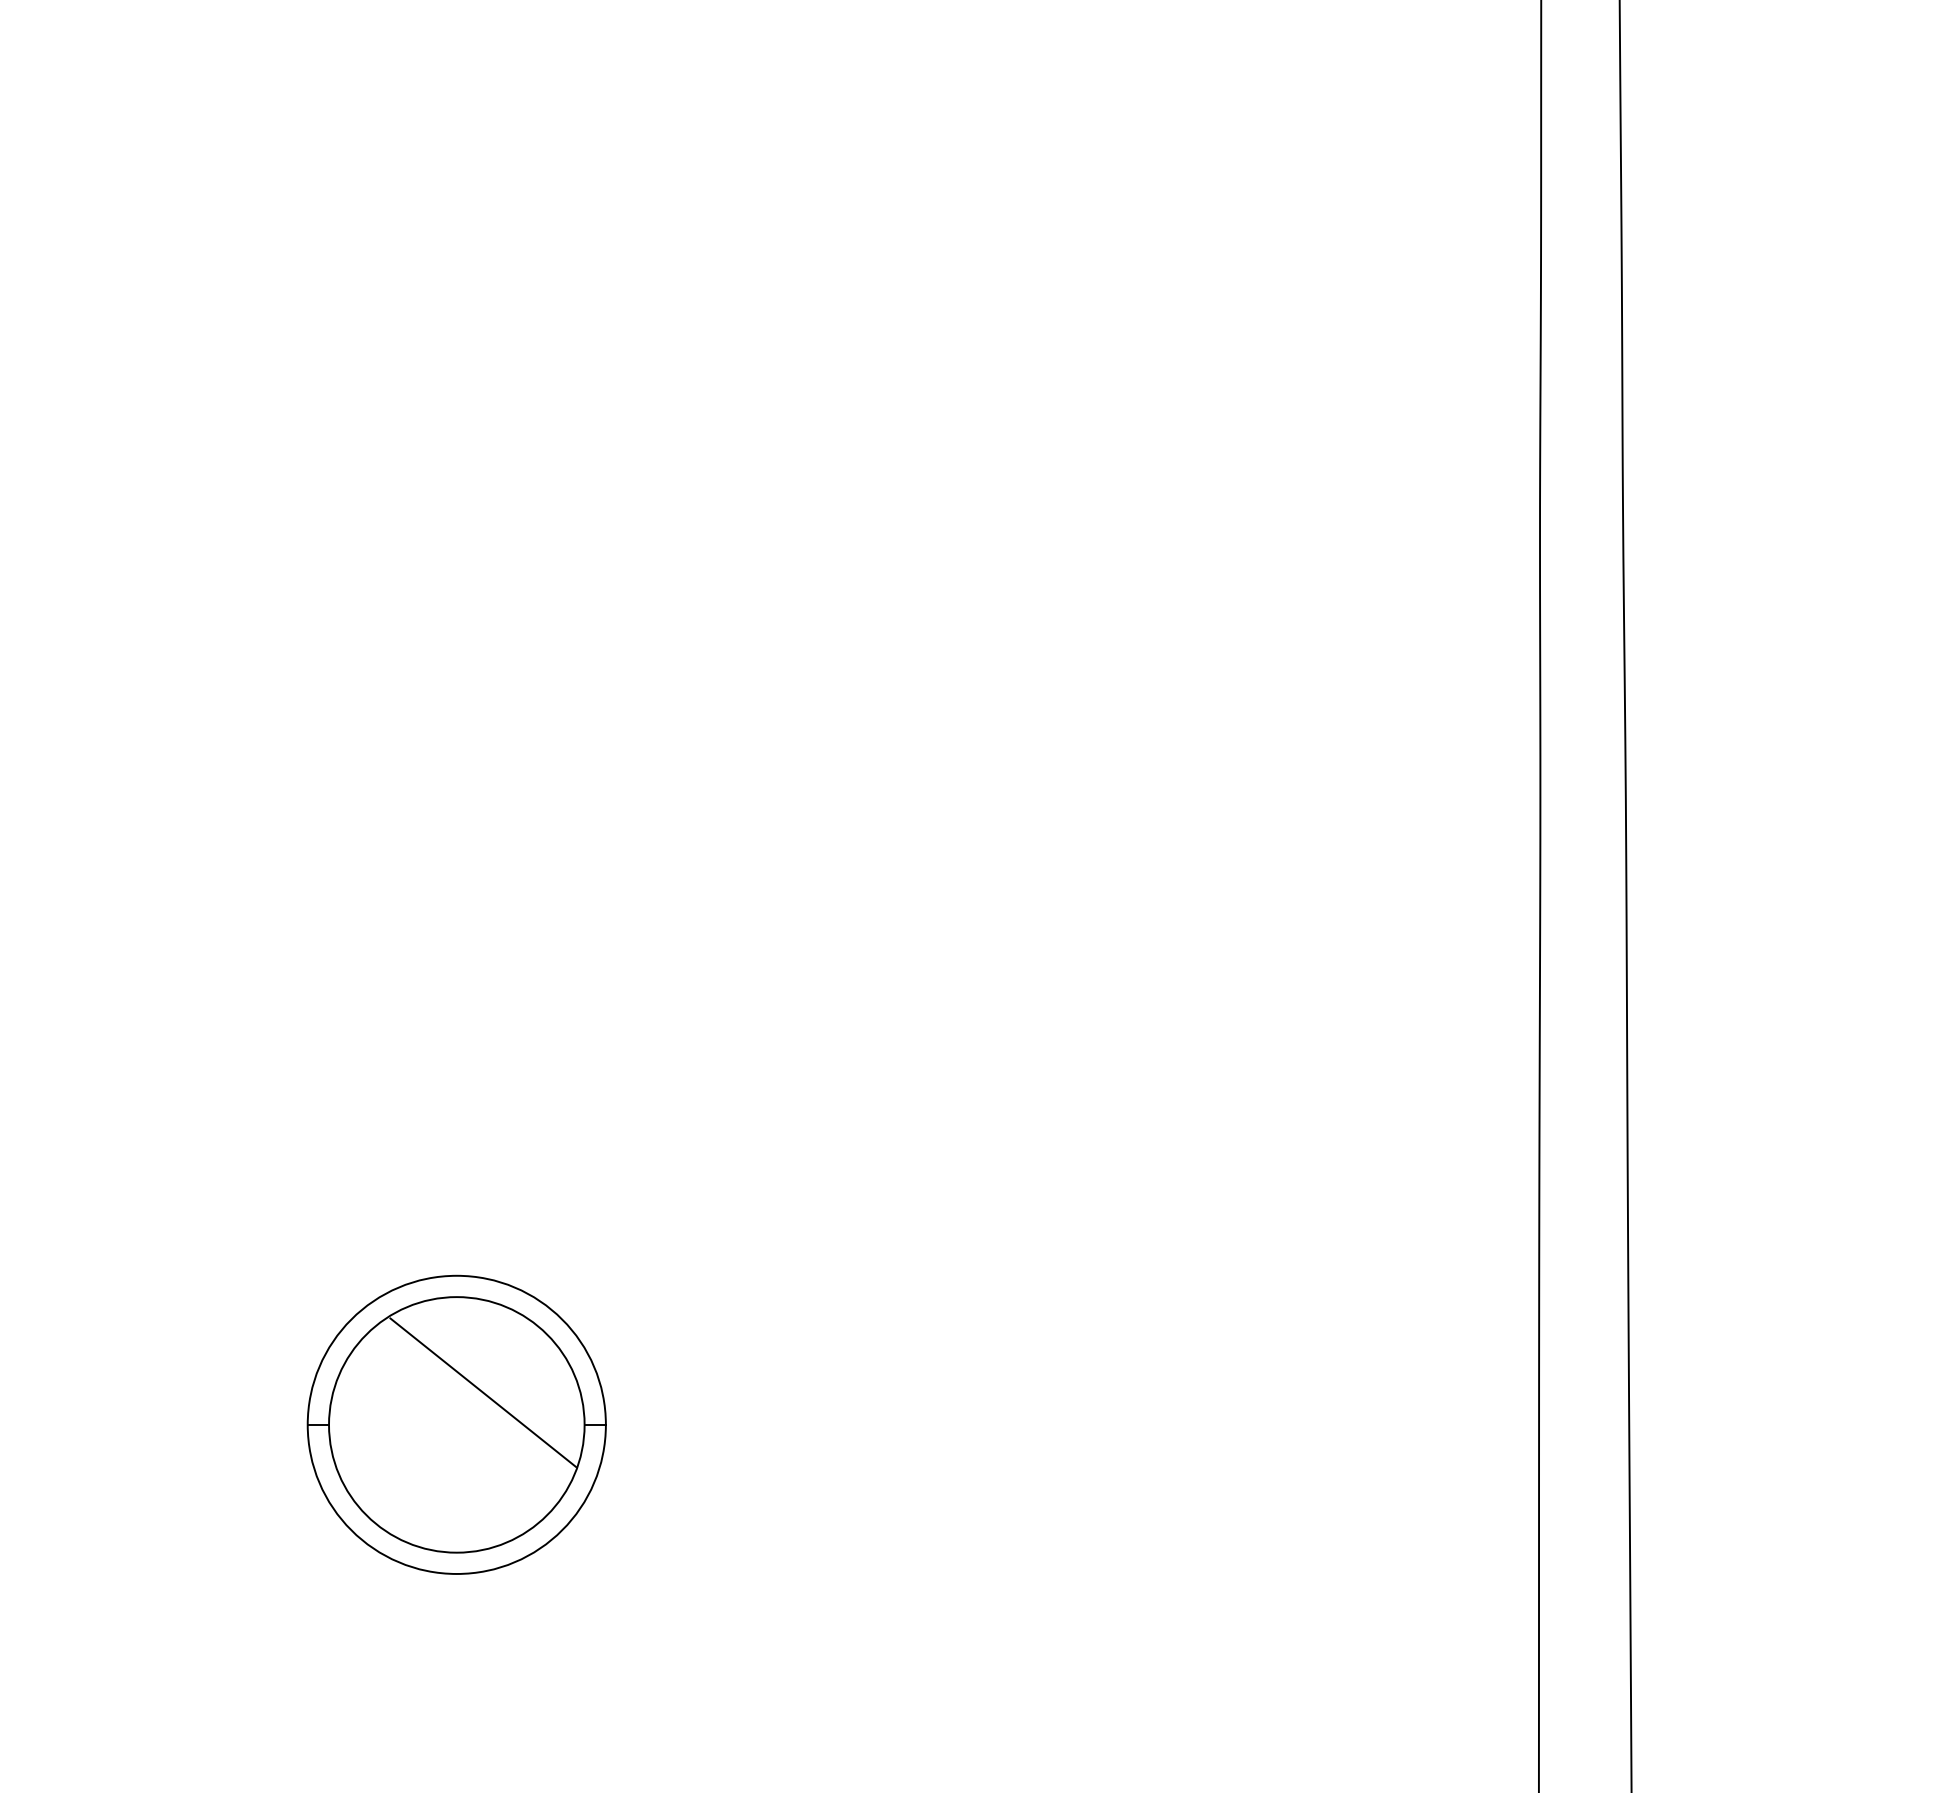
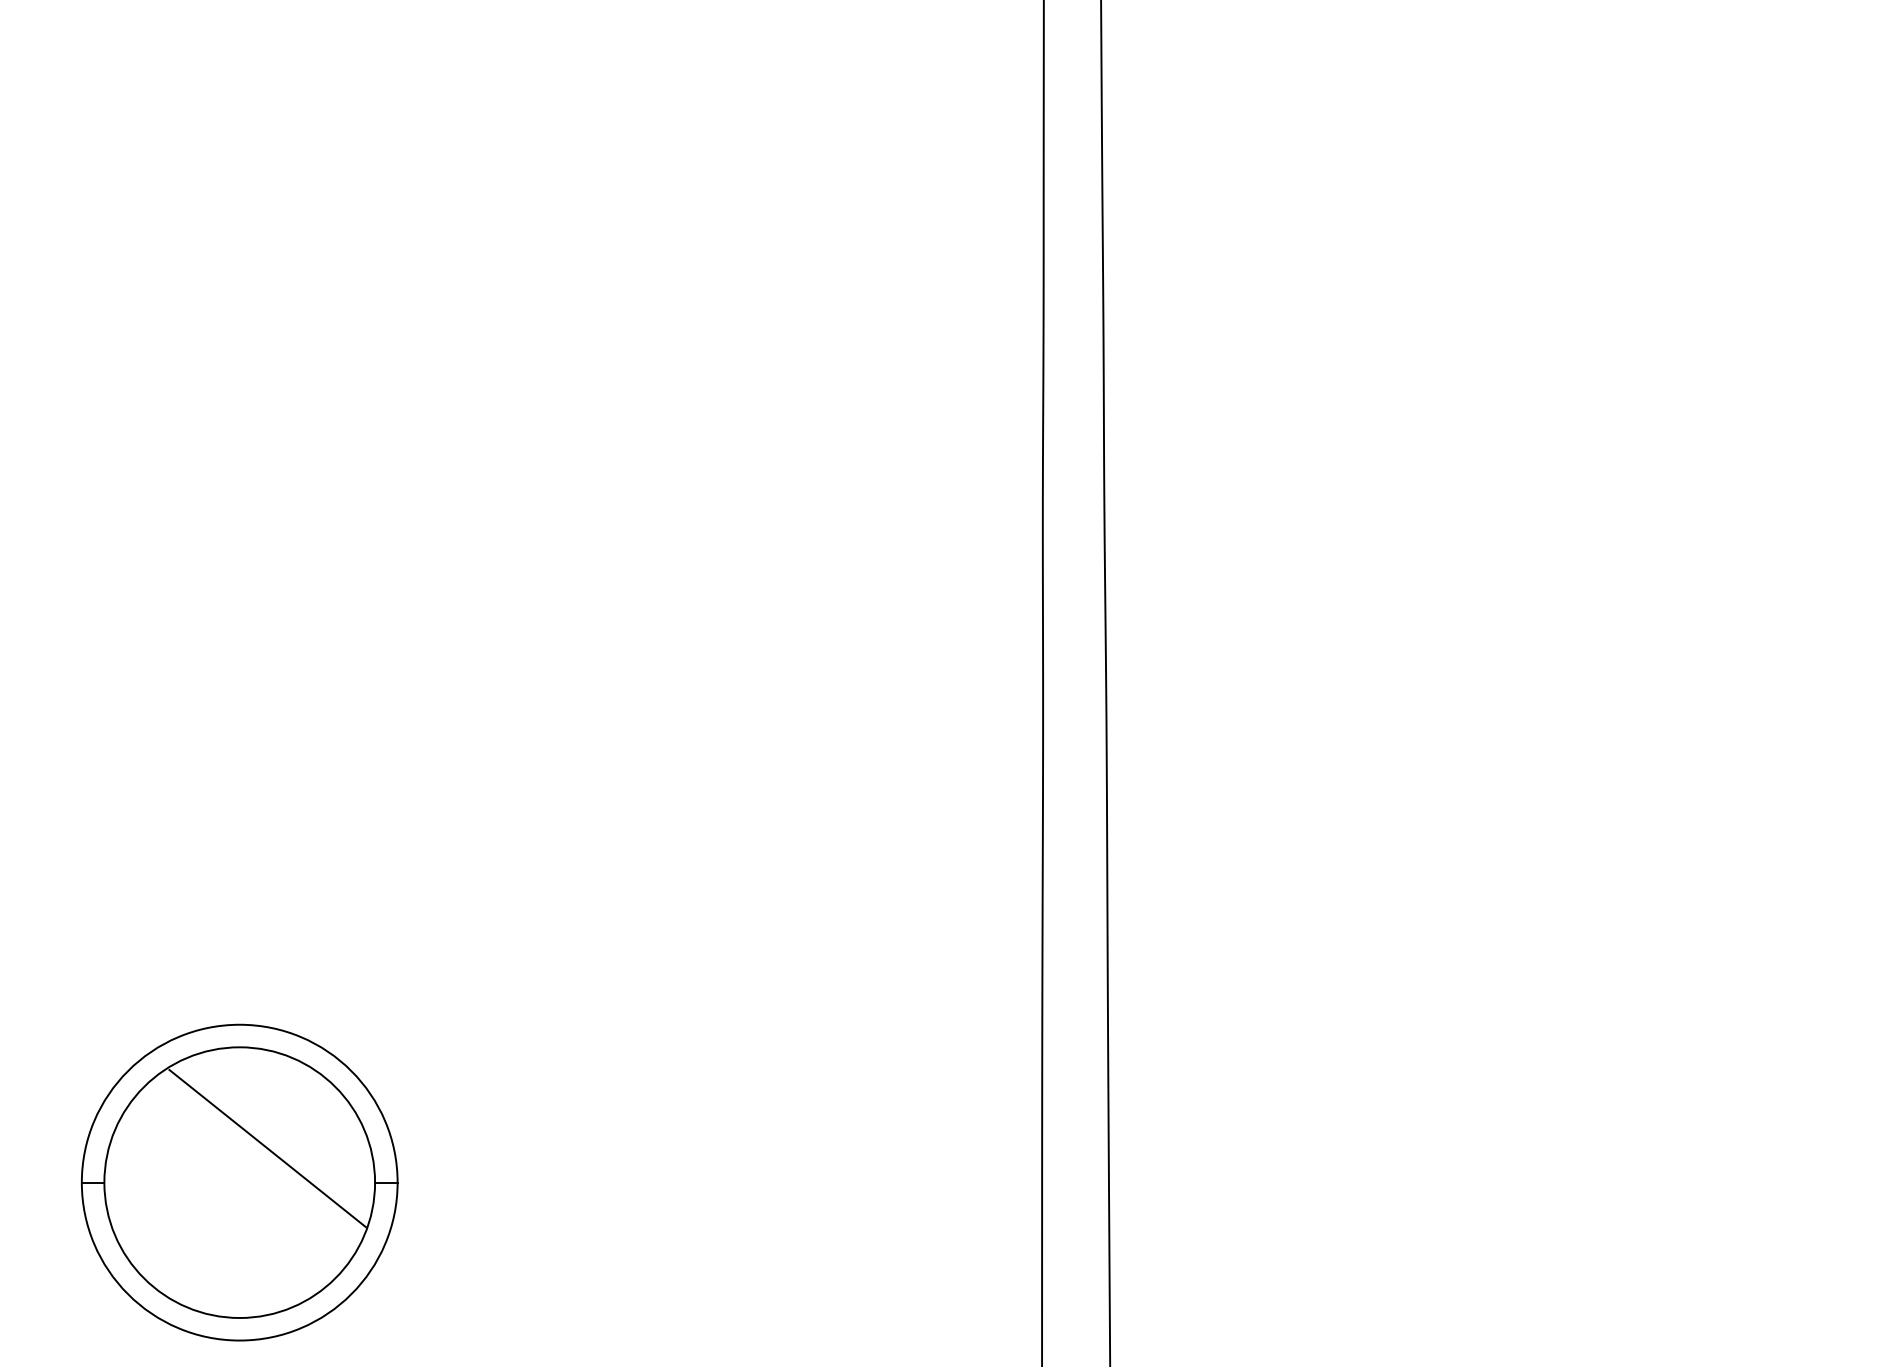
part: (456, 1424) -> (239, 1182), size x1.43

